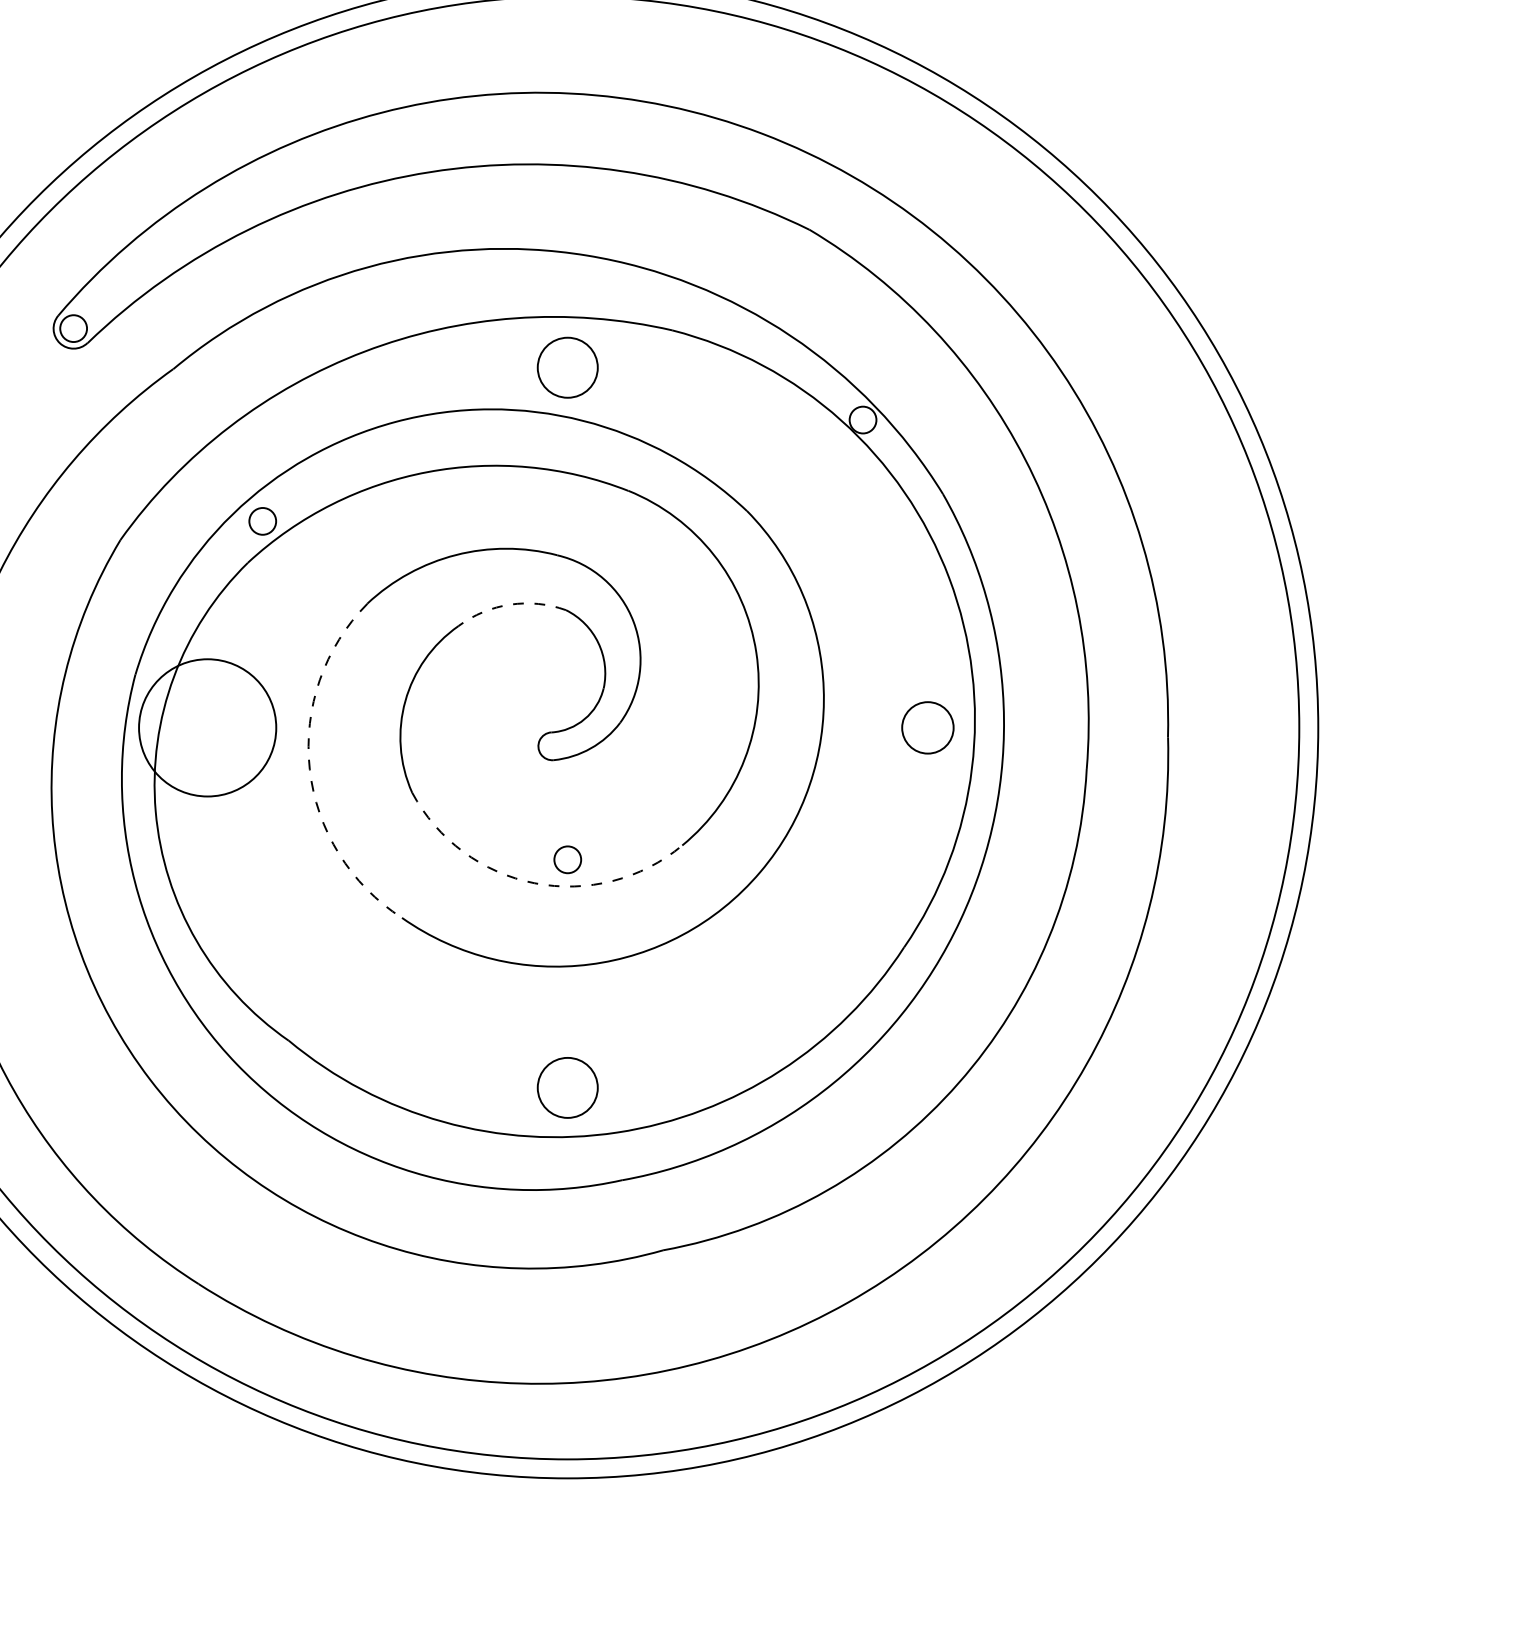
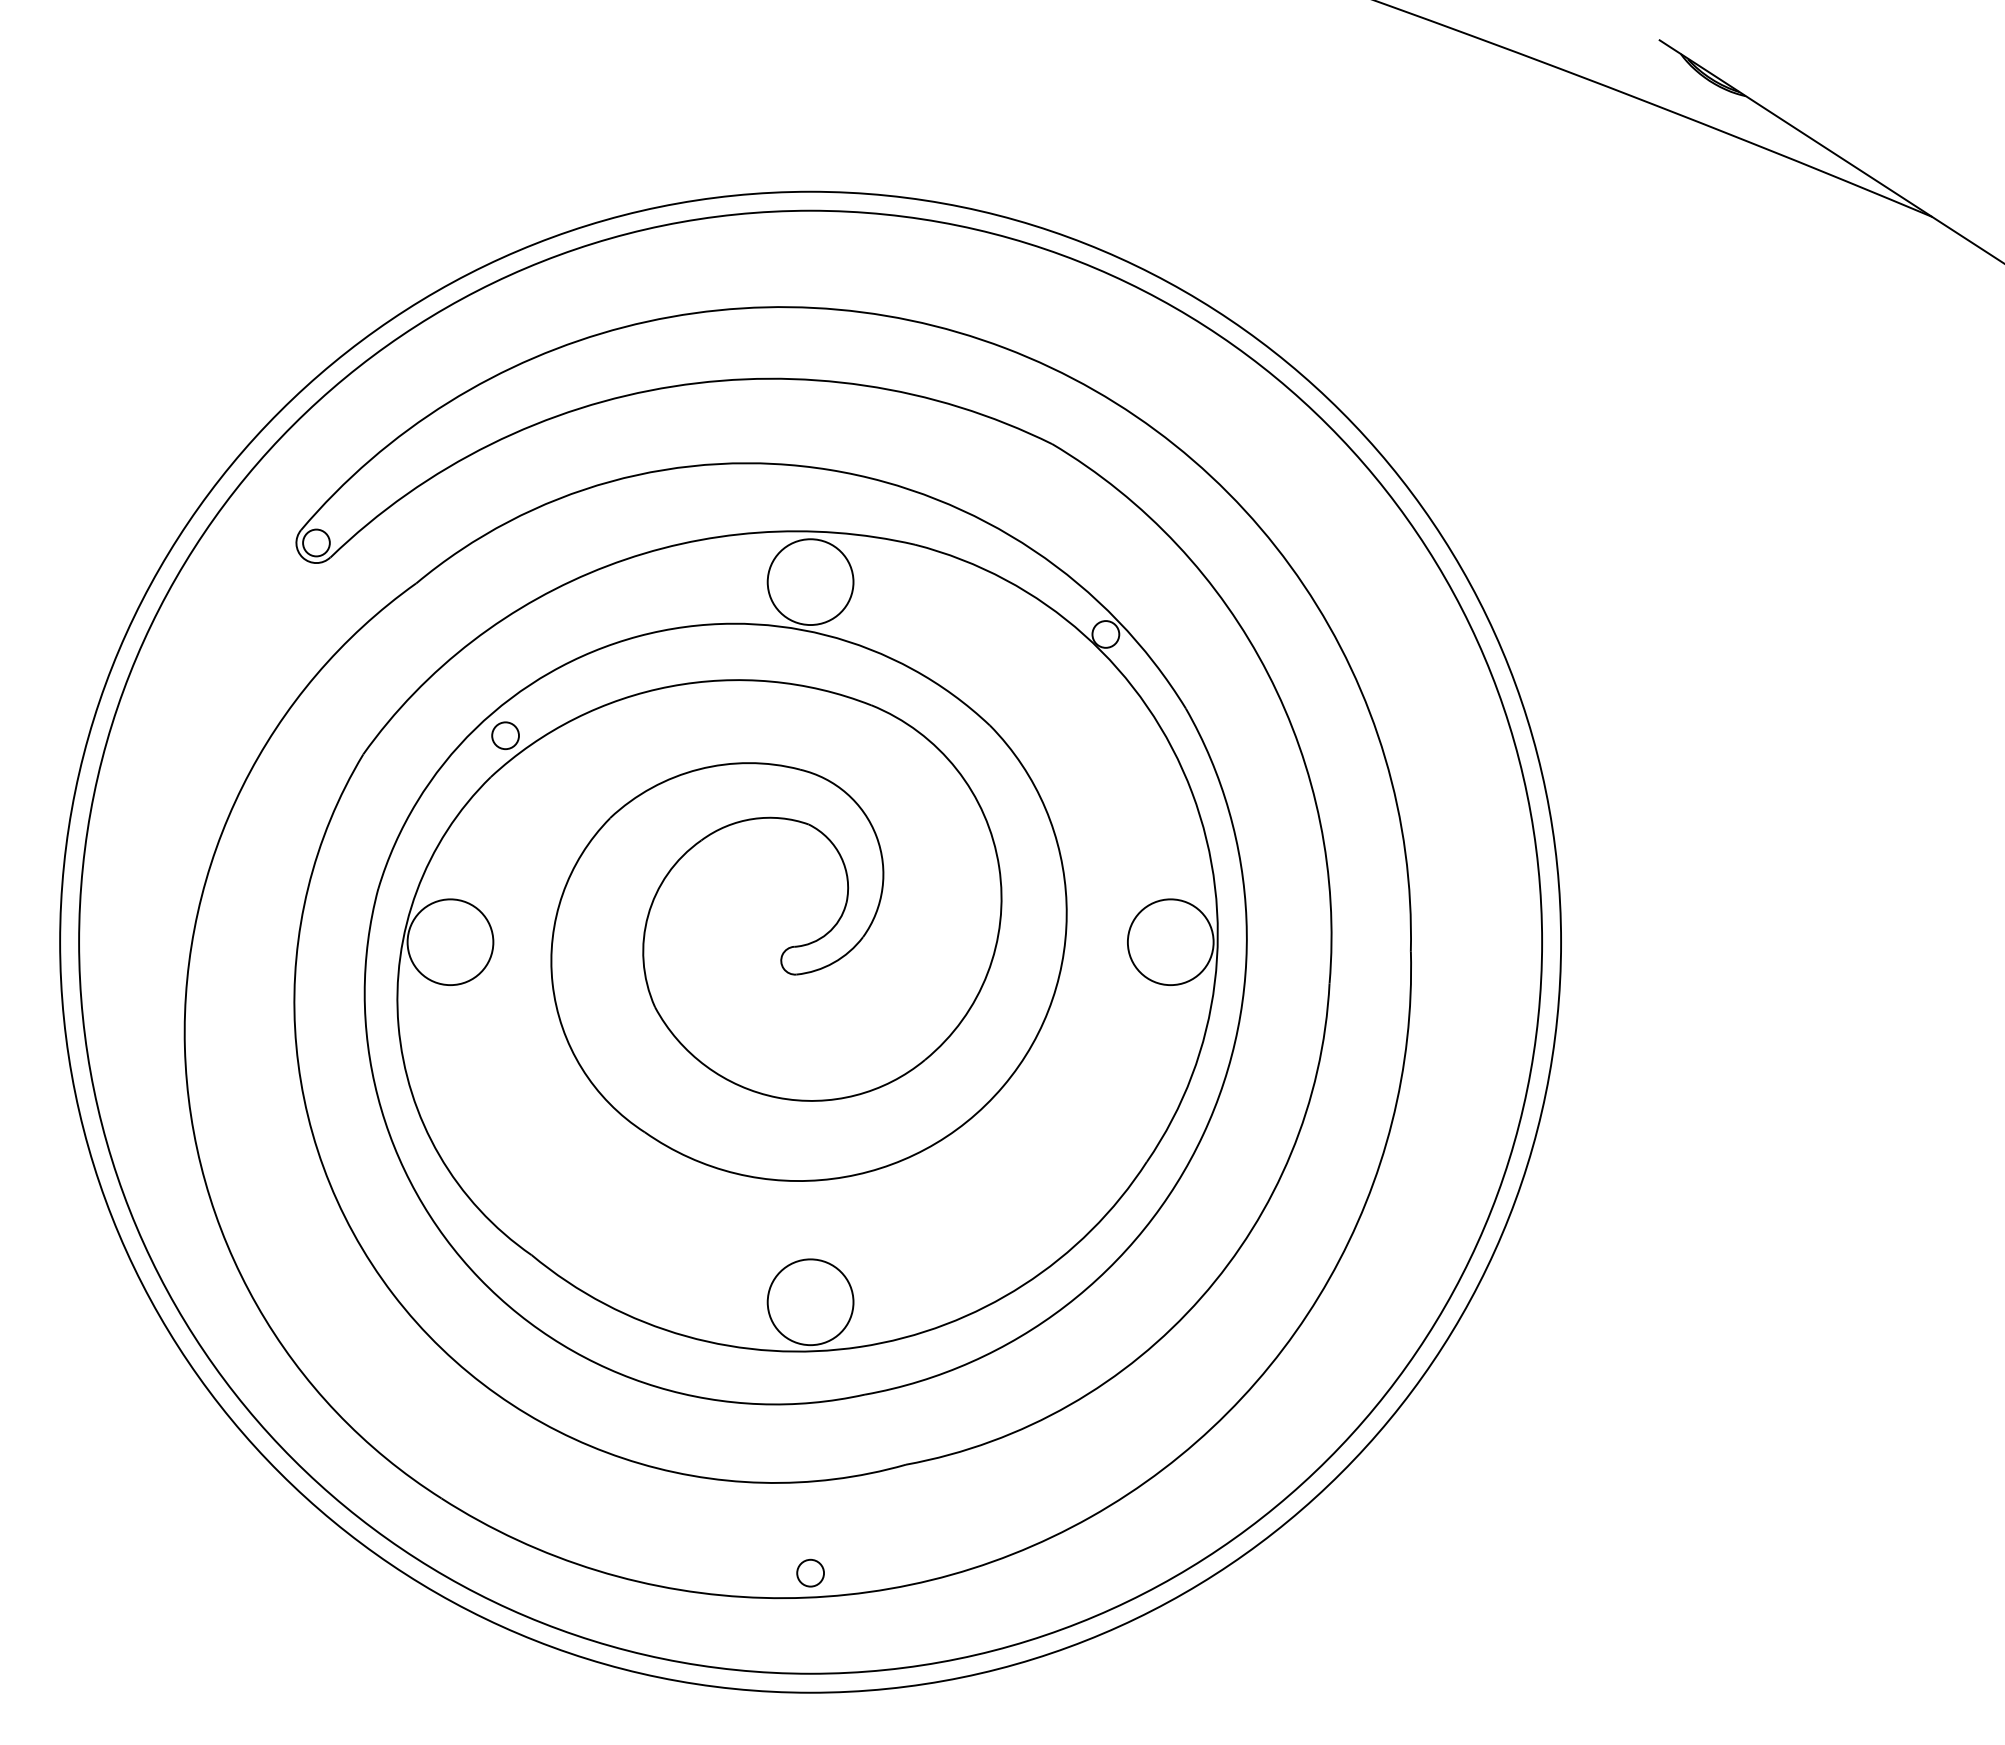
circle: (567, 368) -> (810, 582), size x1.43
arc: (510, 605) -> (753, 819), dashed -> solid
circle: (207, 728) -> (450, 942), size x0.62
circle: (927, 728) -> (1170, 942), size x1.67
arc: (309, 769) -> (552, 983), dashed -> solid
circle: (567, 859) -> (810, 1572), moved
arc: (534, 883) -> (777, 1097), dashed -> solid
circle: (567, 1088) -> (810, 1302), size x1.43

